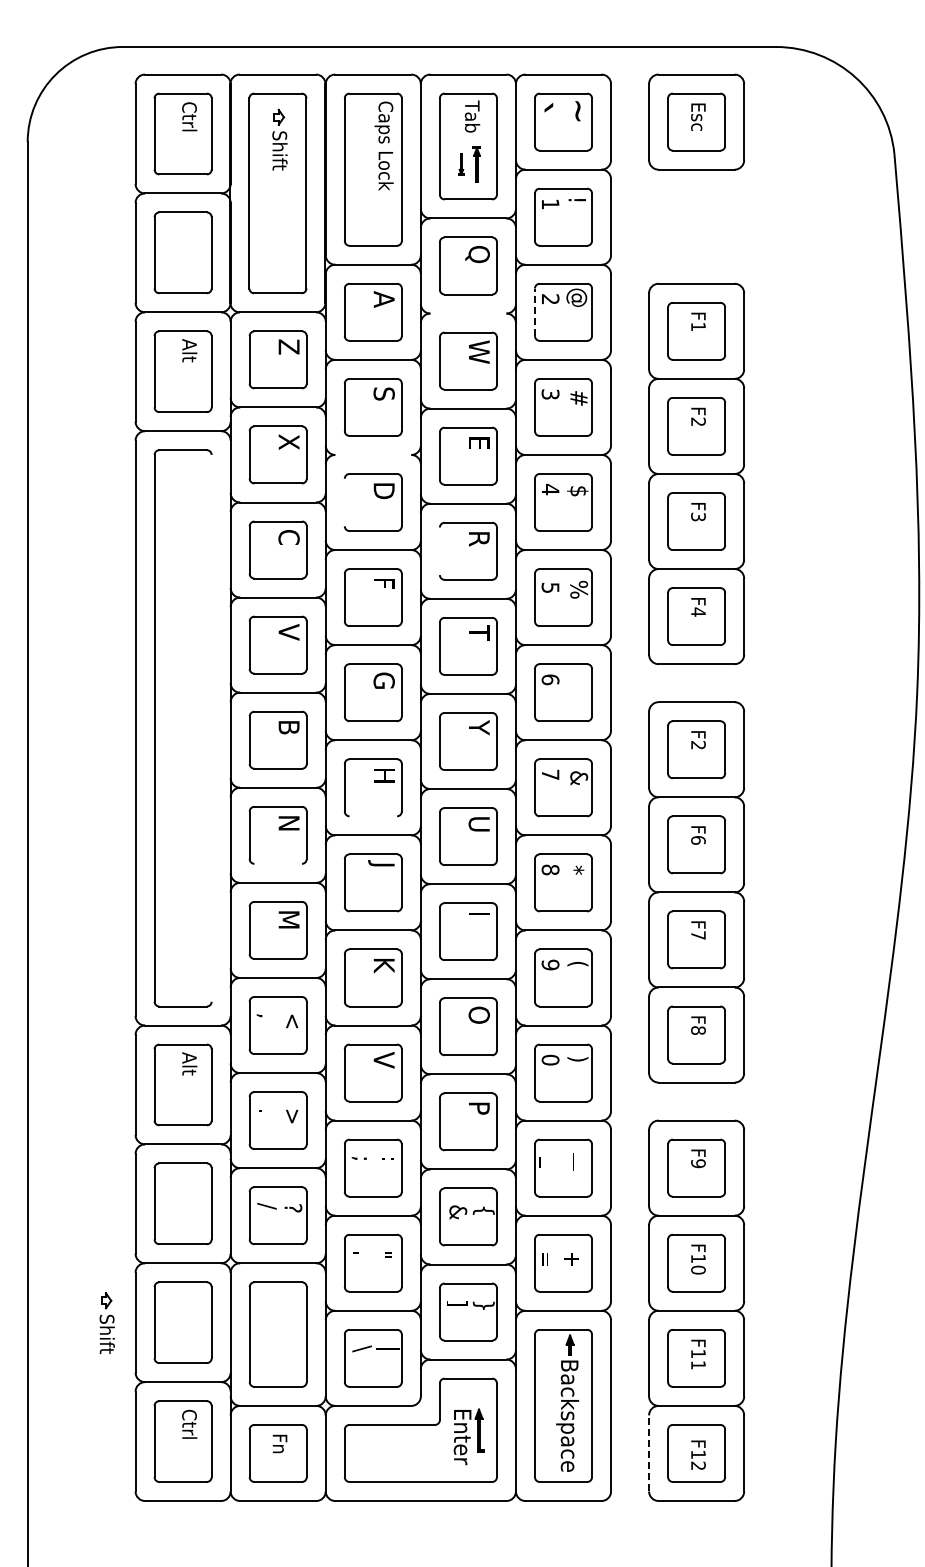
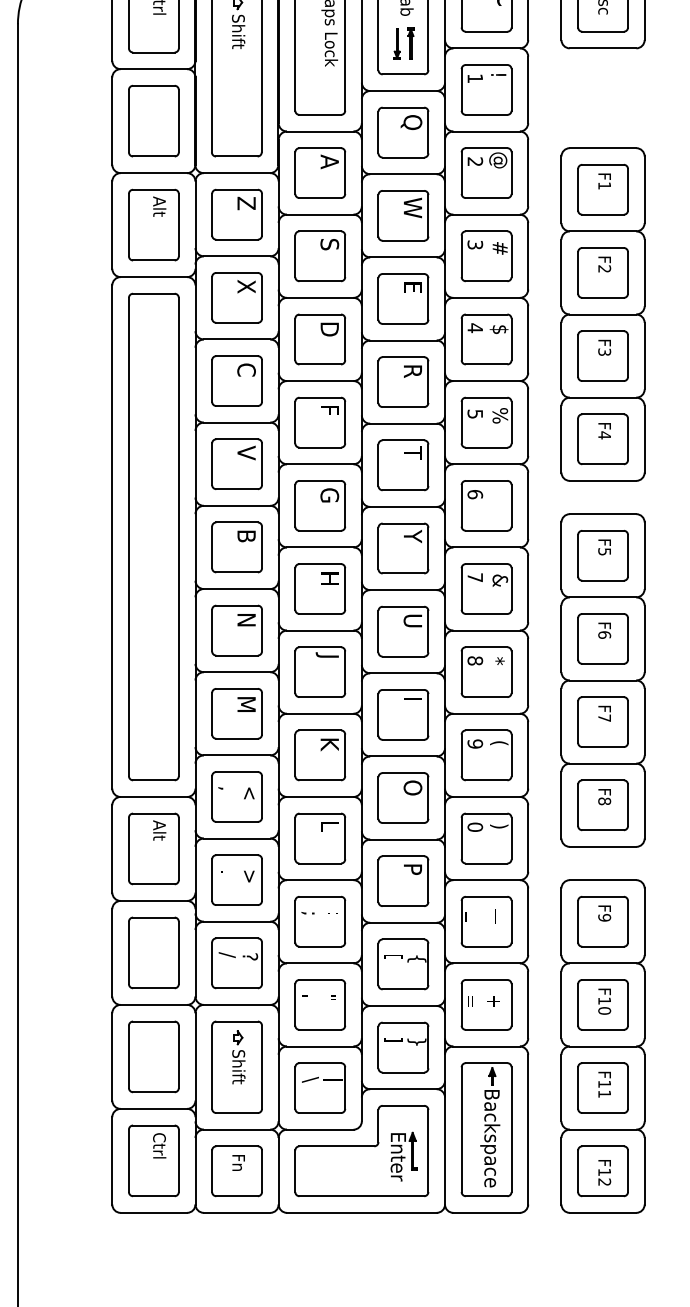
part: (461, 164) -> (397, 43), size x1.67
line: (534, 312) -> (461, 173), dashed -> solid
line: (468, 313) -> (403, 174), added
line: (373, 454) -> (320, 297), added
line: (344, 502) -> (295, 339), added
line: (439, 551) -> (378, 382), added
line: (211, 727) -> (178, 536), added
text: (698, 745) -> (604, 552), F2 -> F5
line: (373, 816) -> (320, 614), added
line: (278, 863) -> (237, 655), added
text: (383, 1059) -> (329, 826), V -> L
text: (457, 1212) -> (393, 960), & -> [
part: (106, 1322) -> (238, 1056), moved
line: (649, 1452) -> (561, 1170), dashed -> solid

